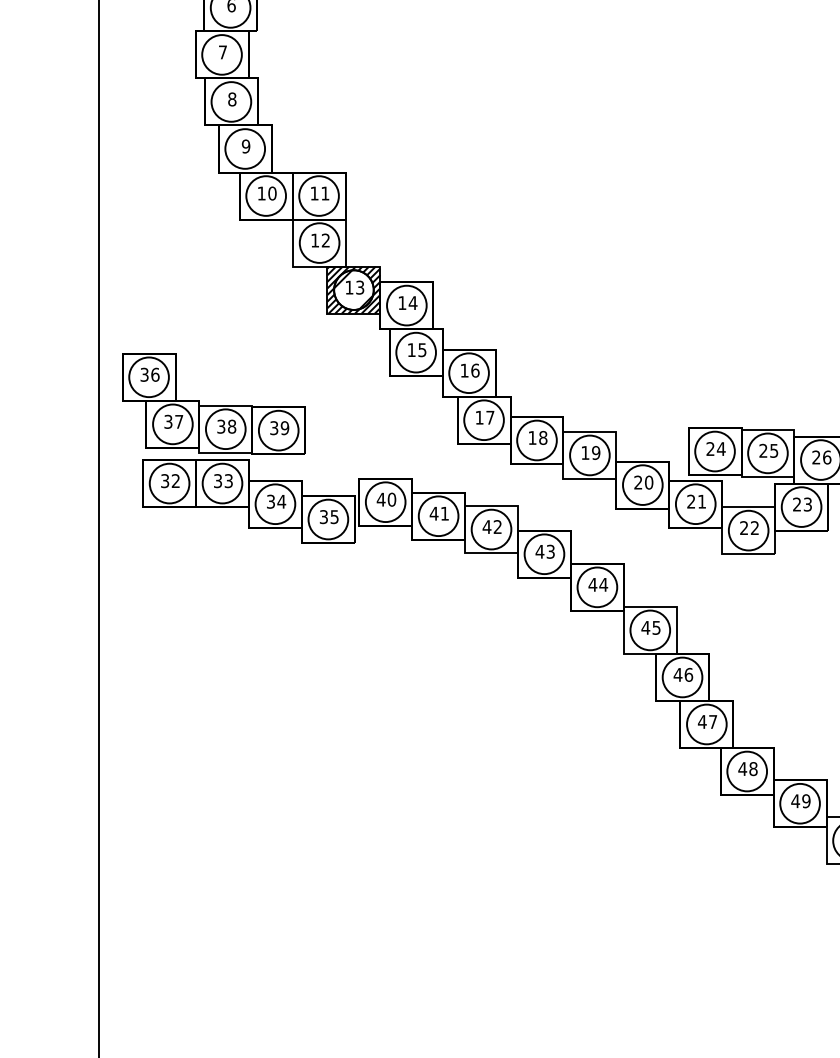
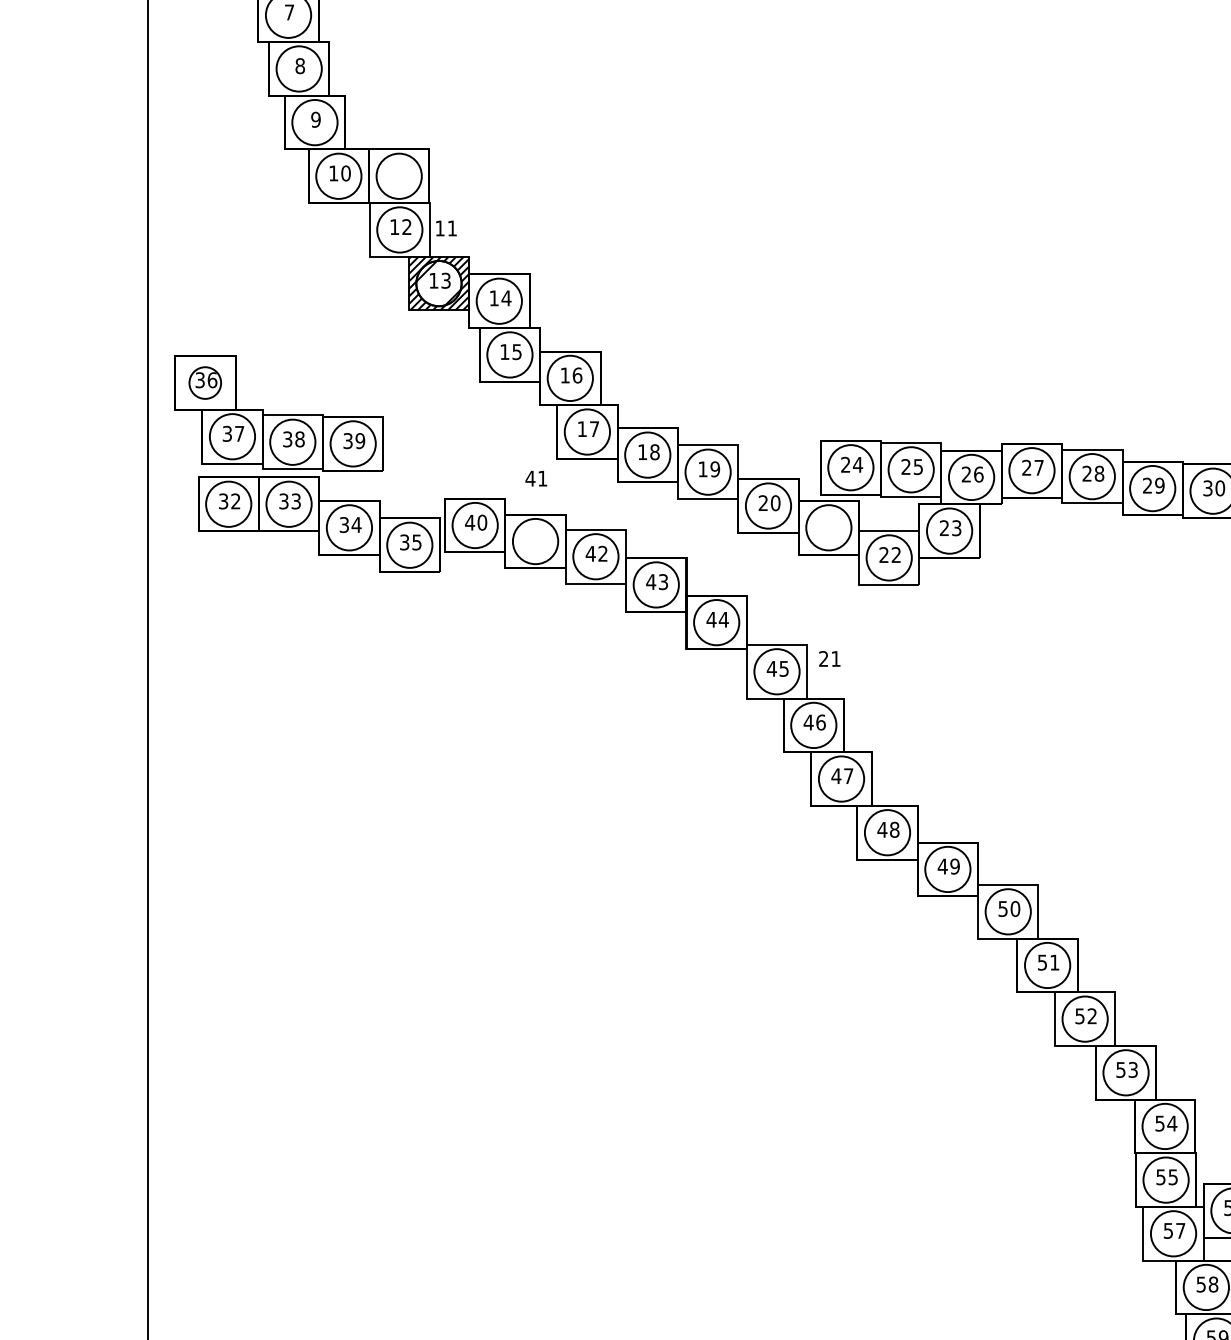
text: (320, 193) -> (446, 228), moved
circle: (148, 376) -> (204, 382), size x0.7
text: (696, 501) -> (829, 658), moved
text: (439, 513) -> (536, 478), moved

